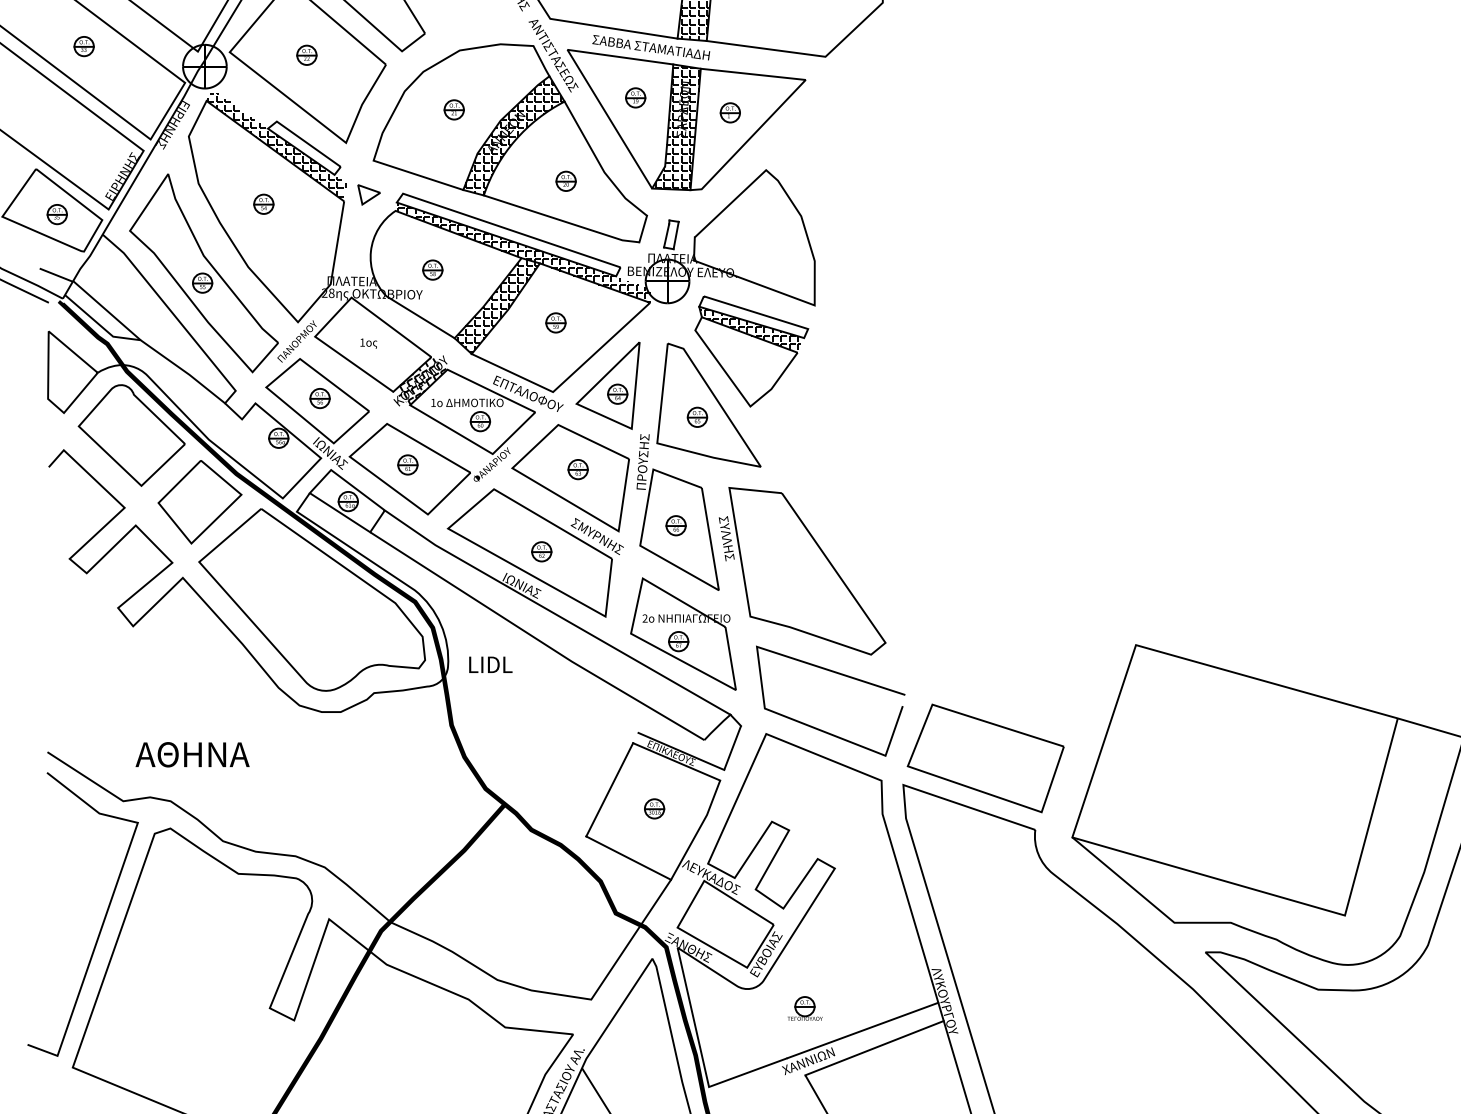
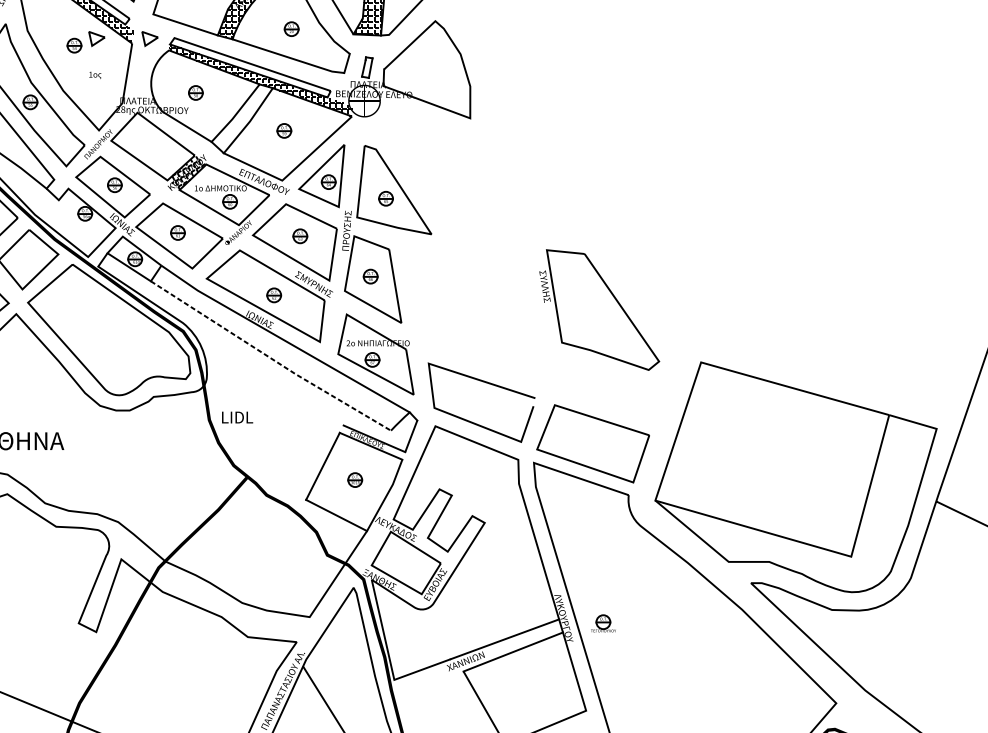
part: (294, 194) -> (96, 38), added
hatch: (497, 305) -> (242, 118), removed
text: (368, 343) -> (95, 75), moved
part: (751, 351) -> (424, 151), removed
part: (802, 571) -> (599, 310), moved
line: (536, 639) -> (270, 358), solid -> dashed
text: (490, 664) -> (237, 417), moved
part: (805, 1008) -> (603, 623), moved

